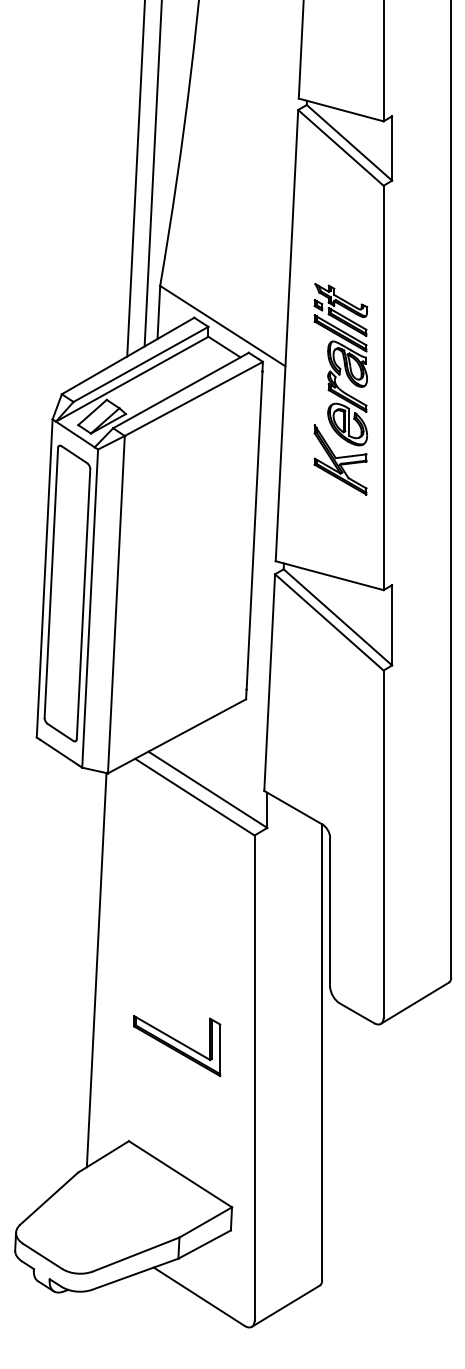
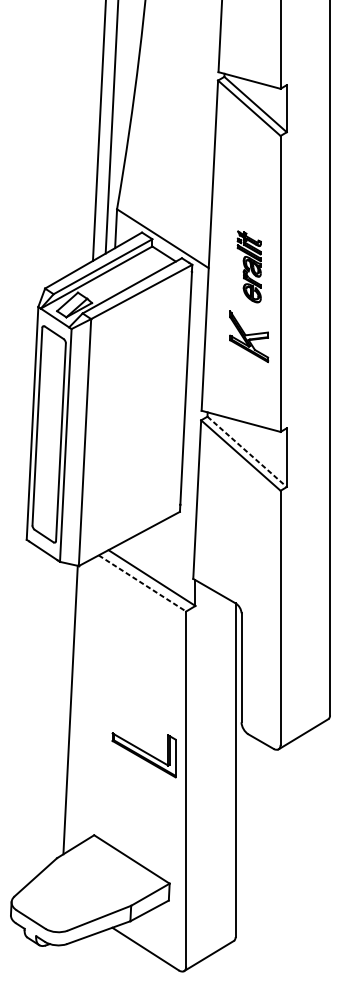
part: (340, 364) -> (249, 266), size x0.6
line: (338, 617) -> (247, 451), solid -> dashed
line: (194, 797) -> (142, 583), solid -> dashed
part: (177, 1046) -> (144, 755), moved

